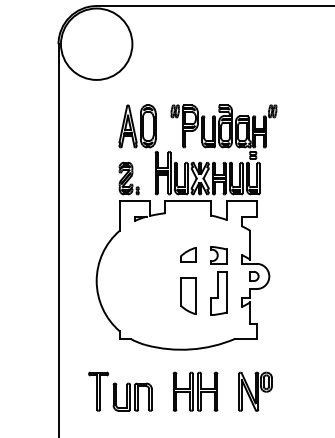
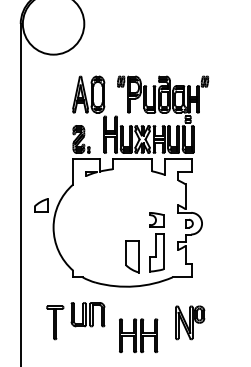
part: (188, 254) -> (41, 204), moved
part: (218, 280) -> (156, 241), moved
part: (188, 295) -> (132, 256), moved
part: (195, 391) -> (138, 335), moved
part: (132, 396) -> (87, 314), moved

